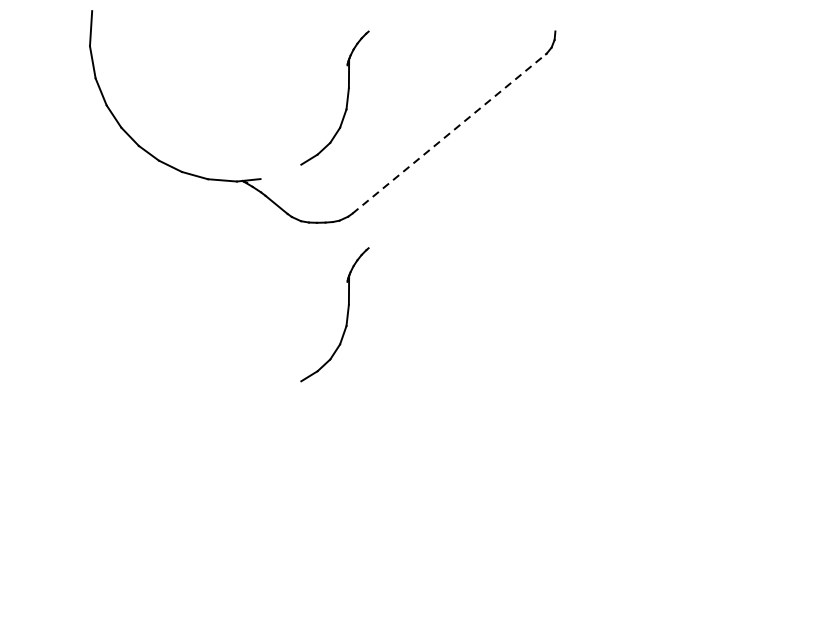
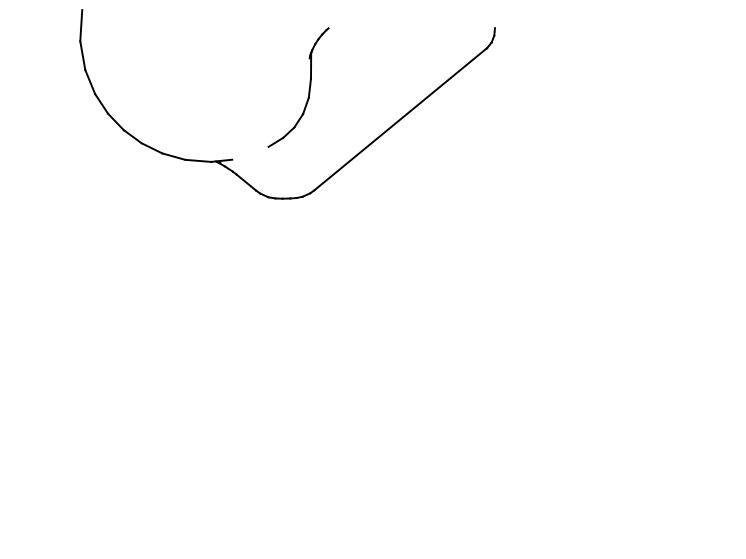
line: (449, 133) -> (400, 119), dashed -> solid
part: (346, 316) -> (308, 282), removed

